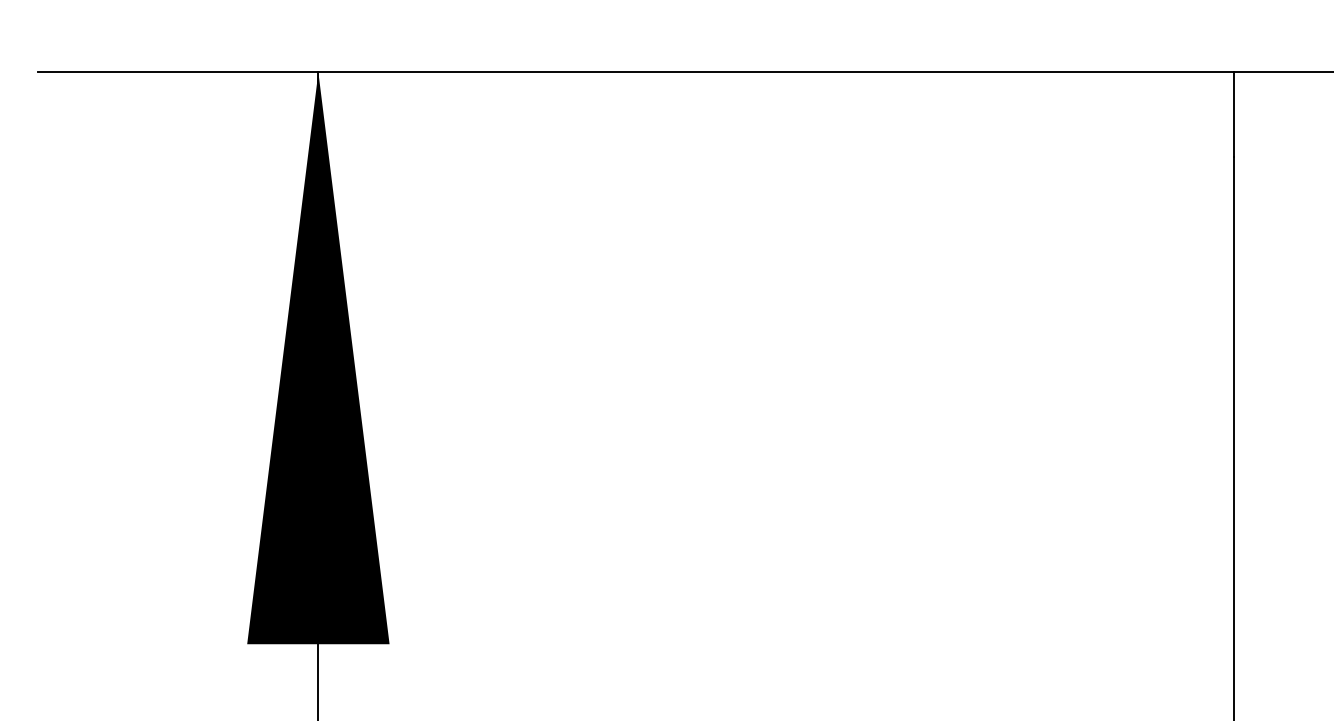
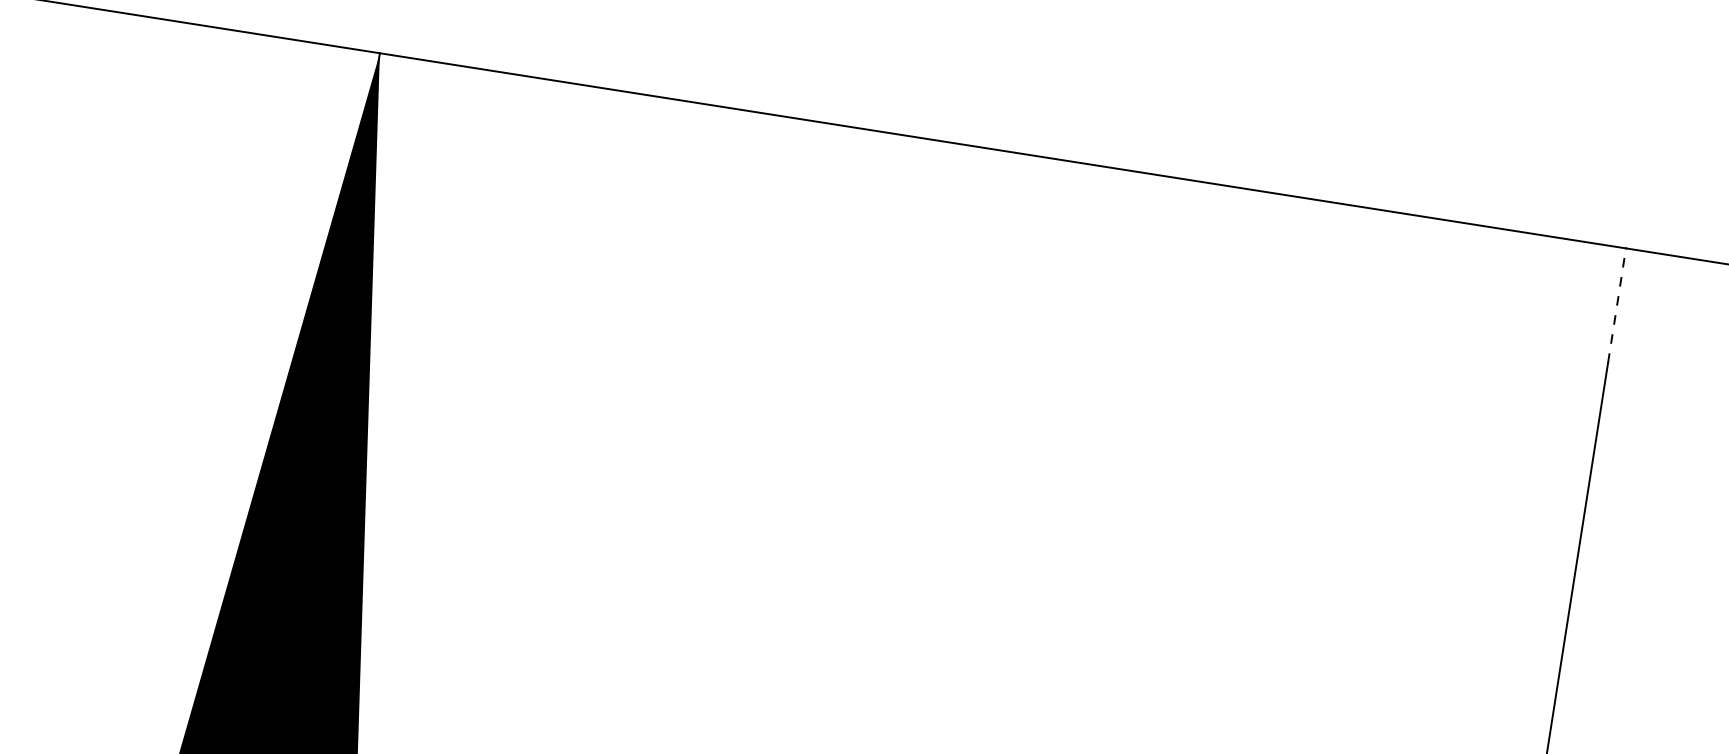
line: (1233, 113) -> (1616, 304), solid -> dashed

